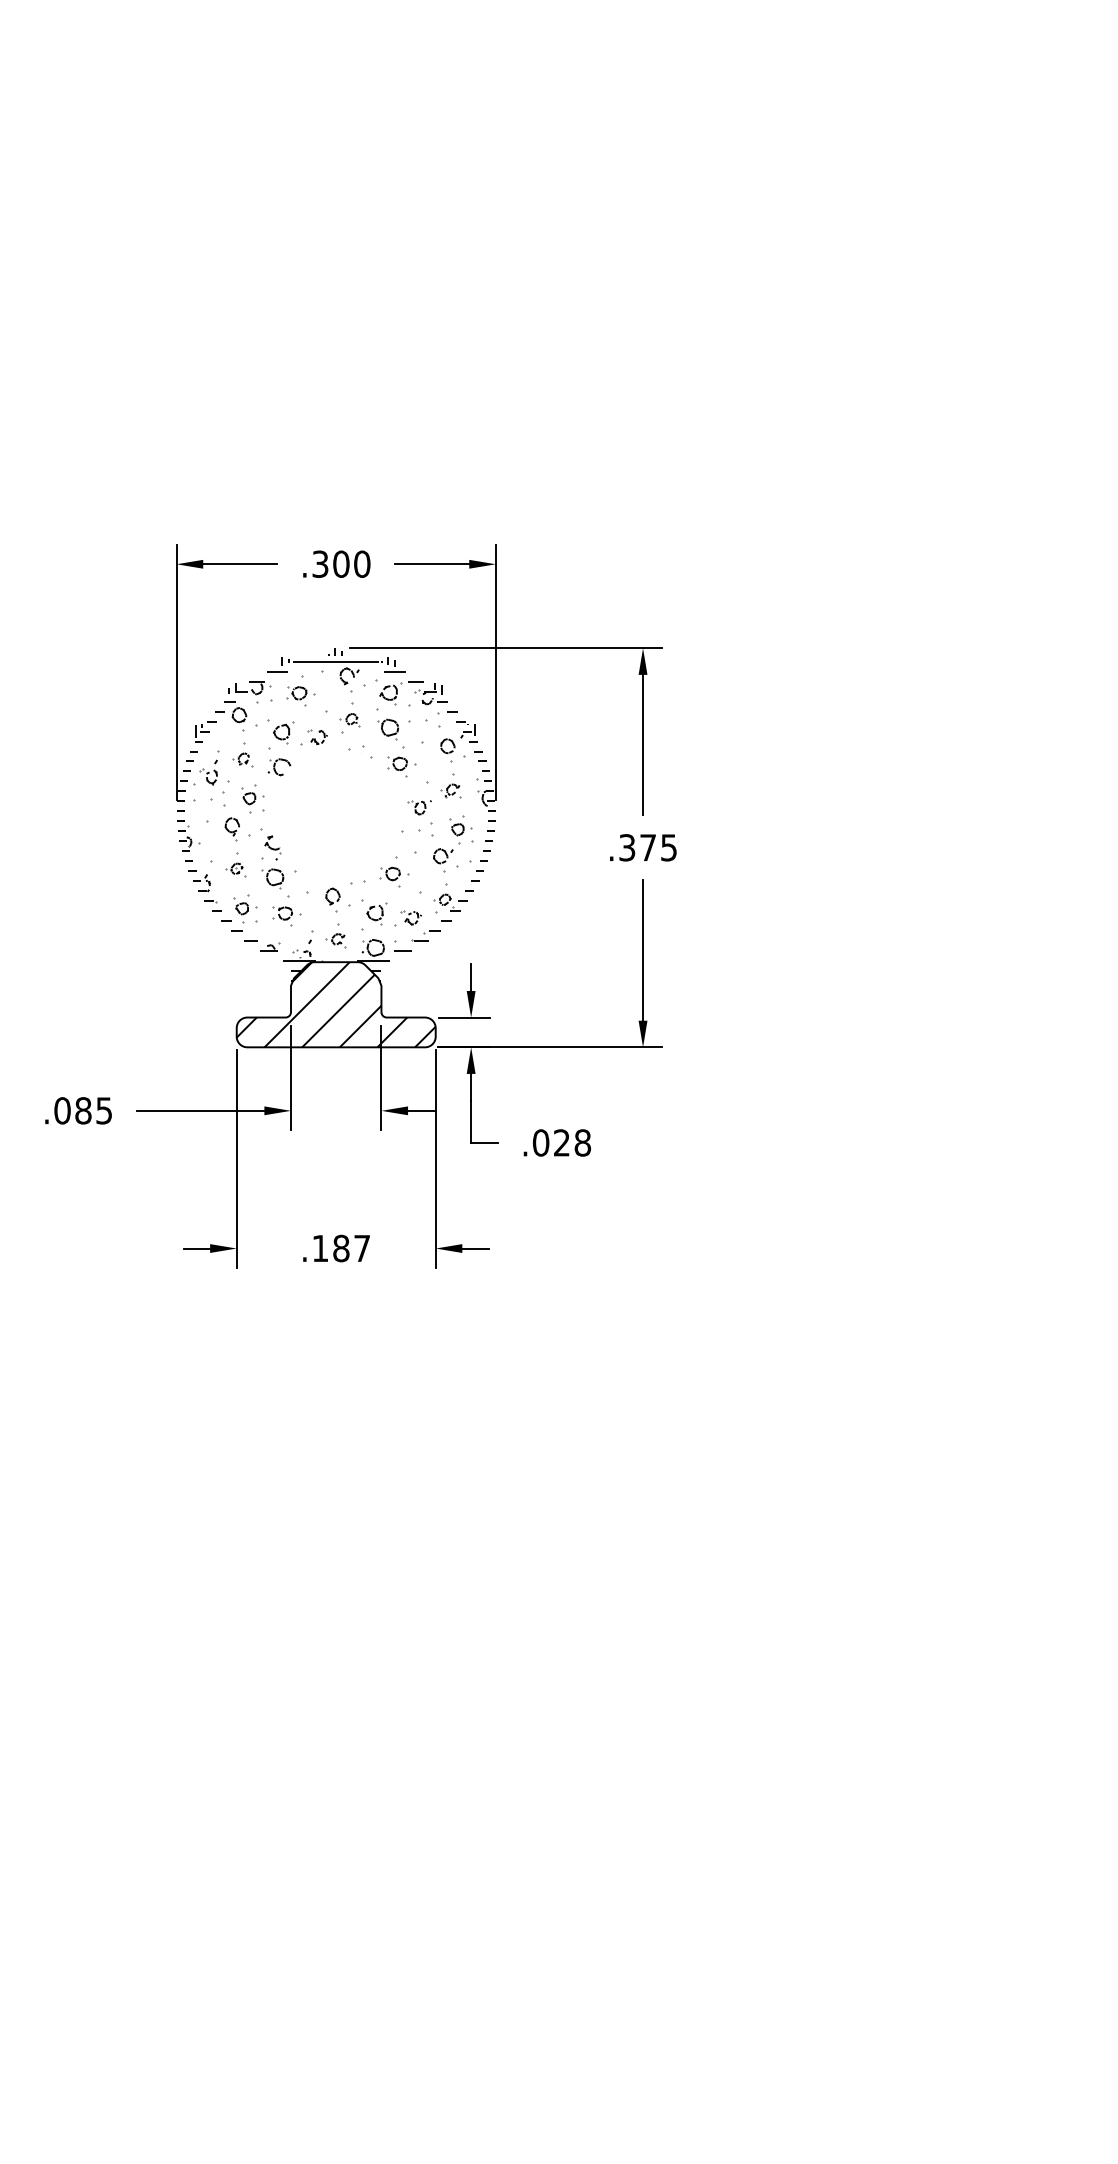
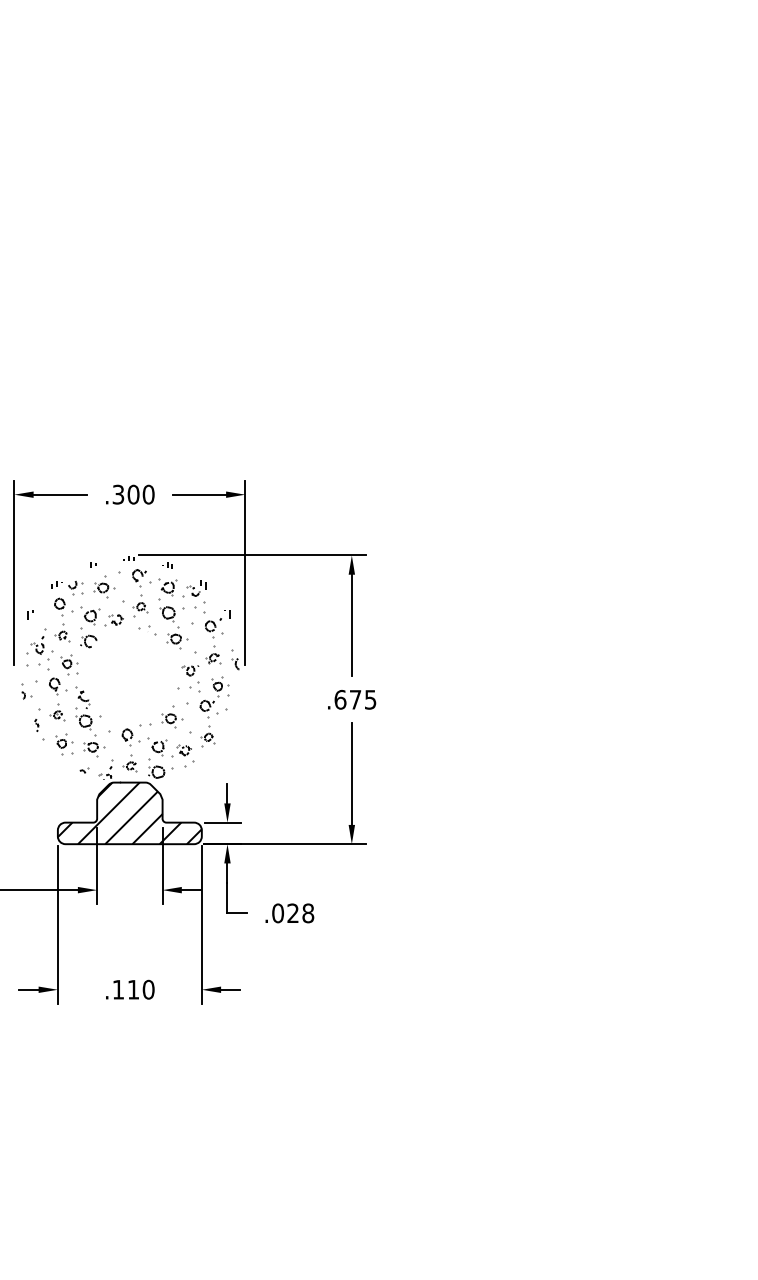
hatch: (335, 820) -> (129, 680), removed
text: (627, 847) -> (340, 699), .375 -> .675
text: (351, 1248) -> (140, 989), .187 -> .110

